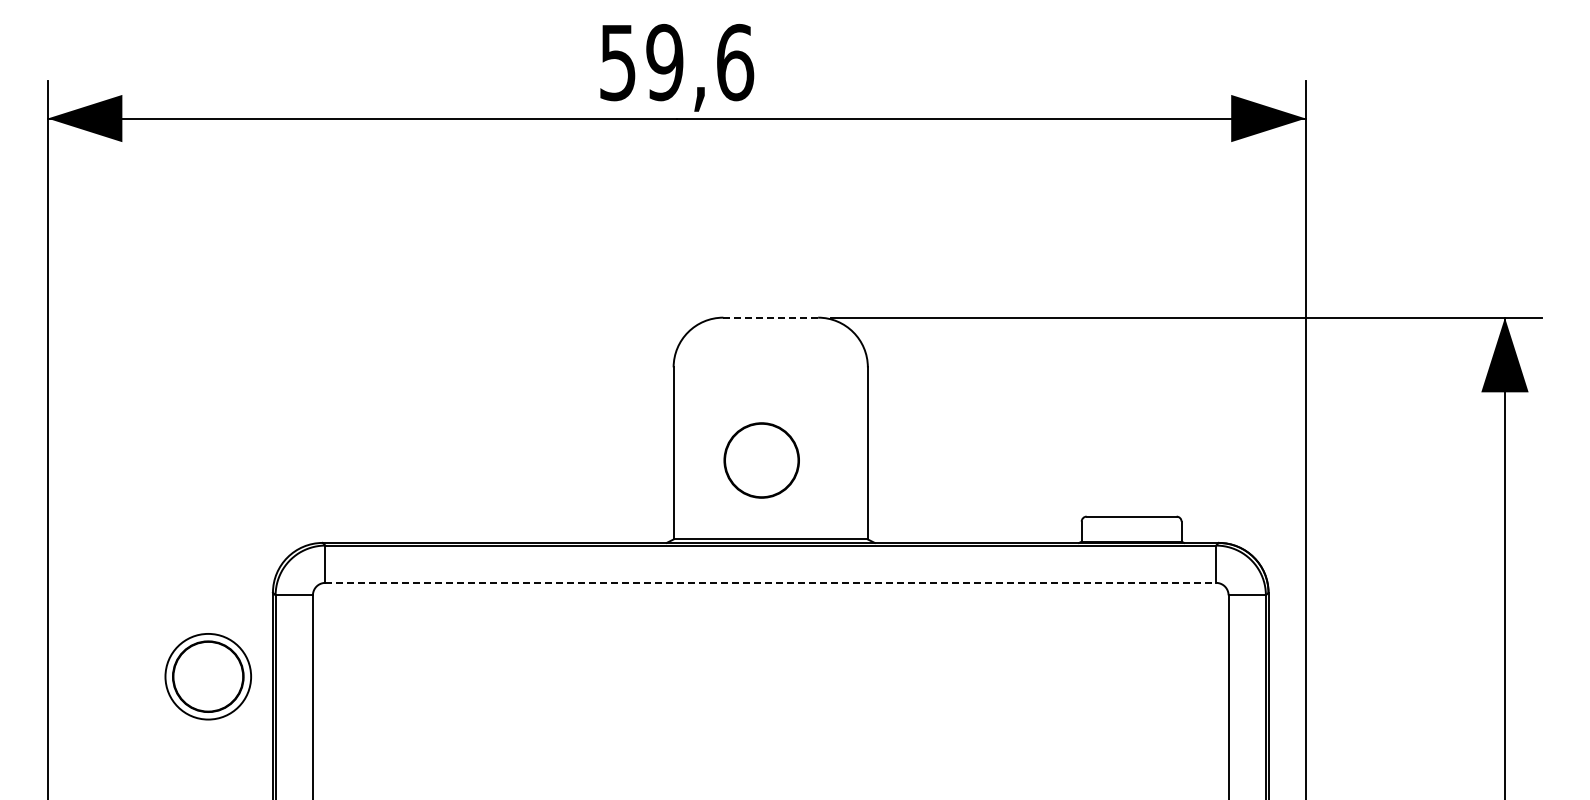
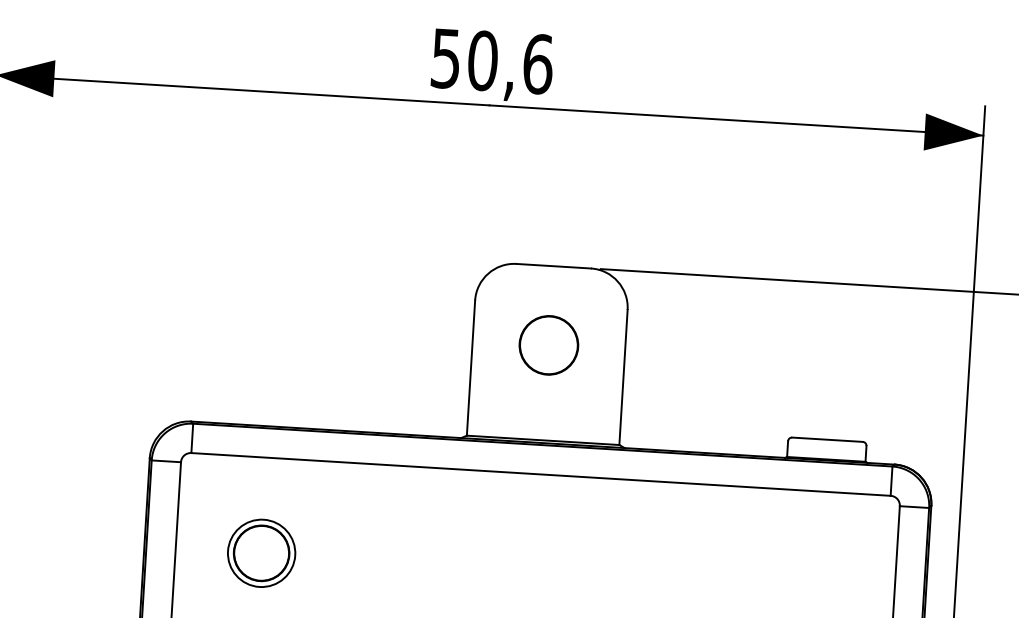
text: (664, 62) -> (482, 60), 59,6 -> 50,6
line: (771, 317) -> (554, 266), dashed -> solid
circle: (761, 460) -> (548, 345), moved
line: (771, 582) -> (541, 474), dashed -> solid
part: (207, 676) -> (261, 553), moved

